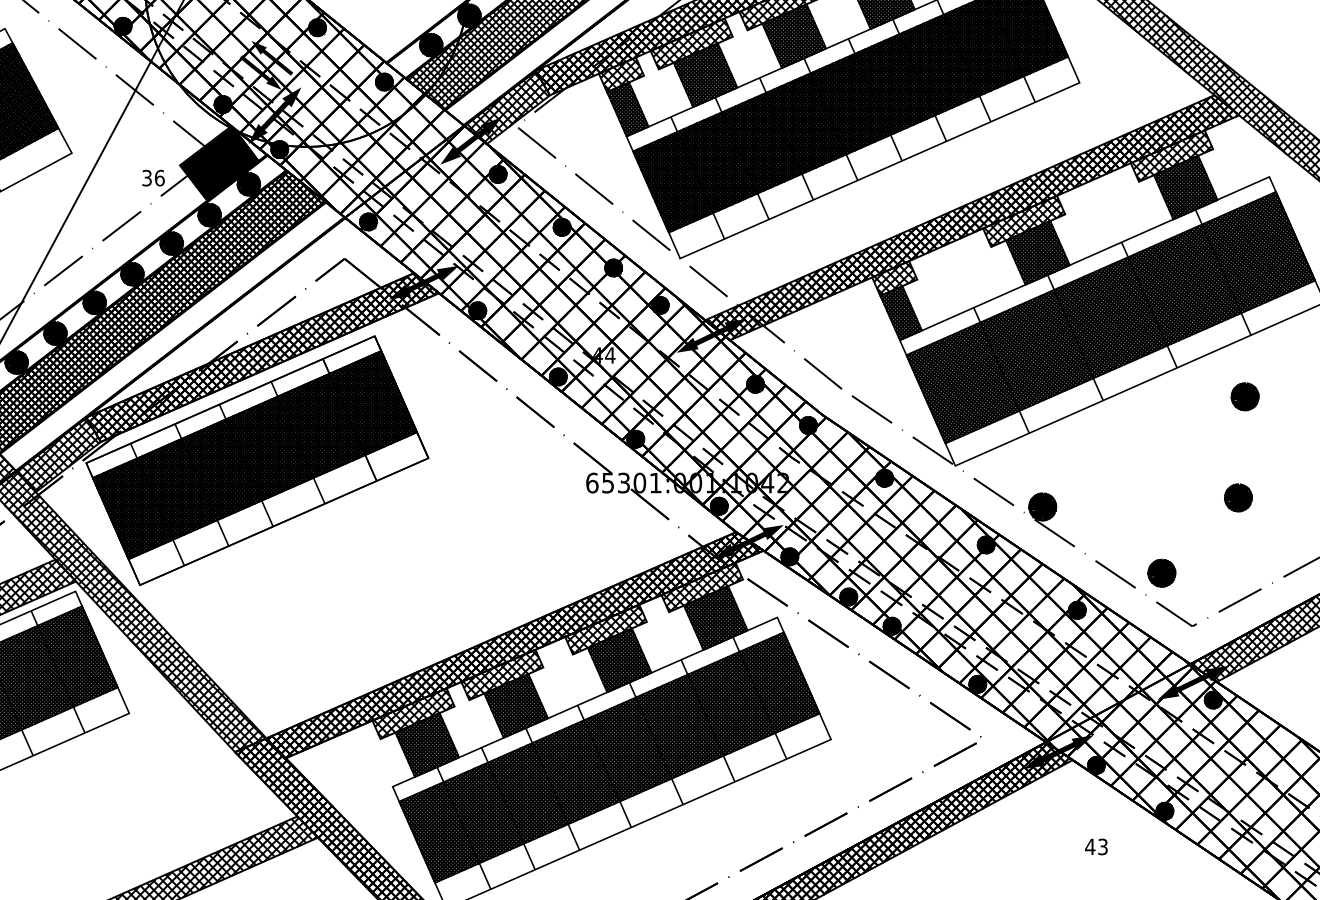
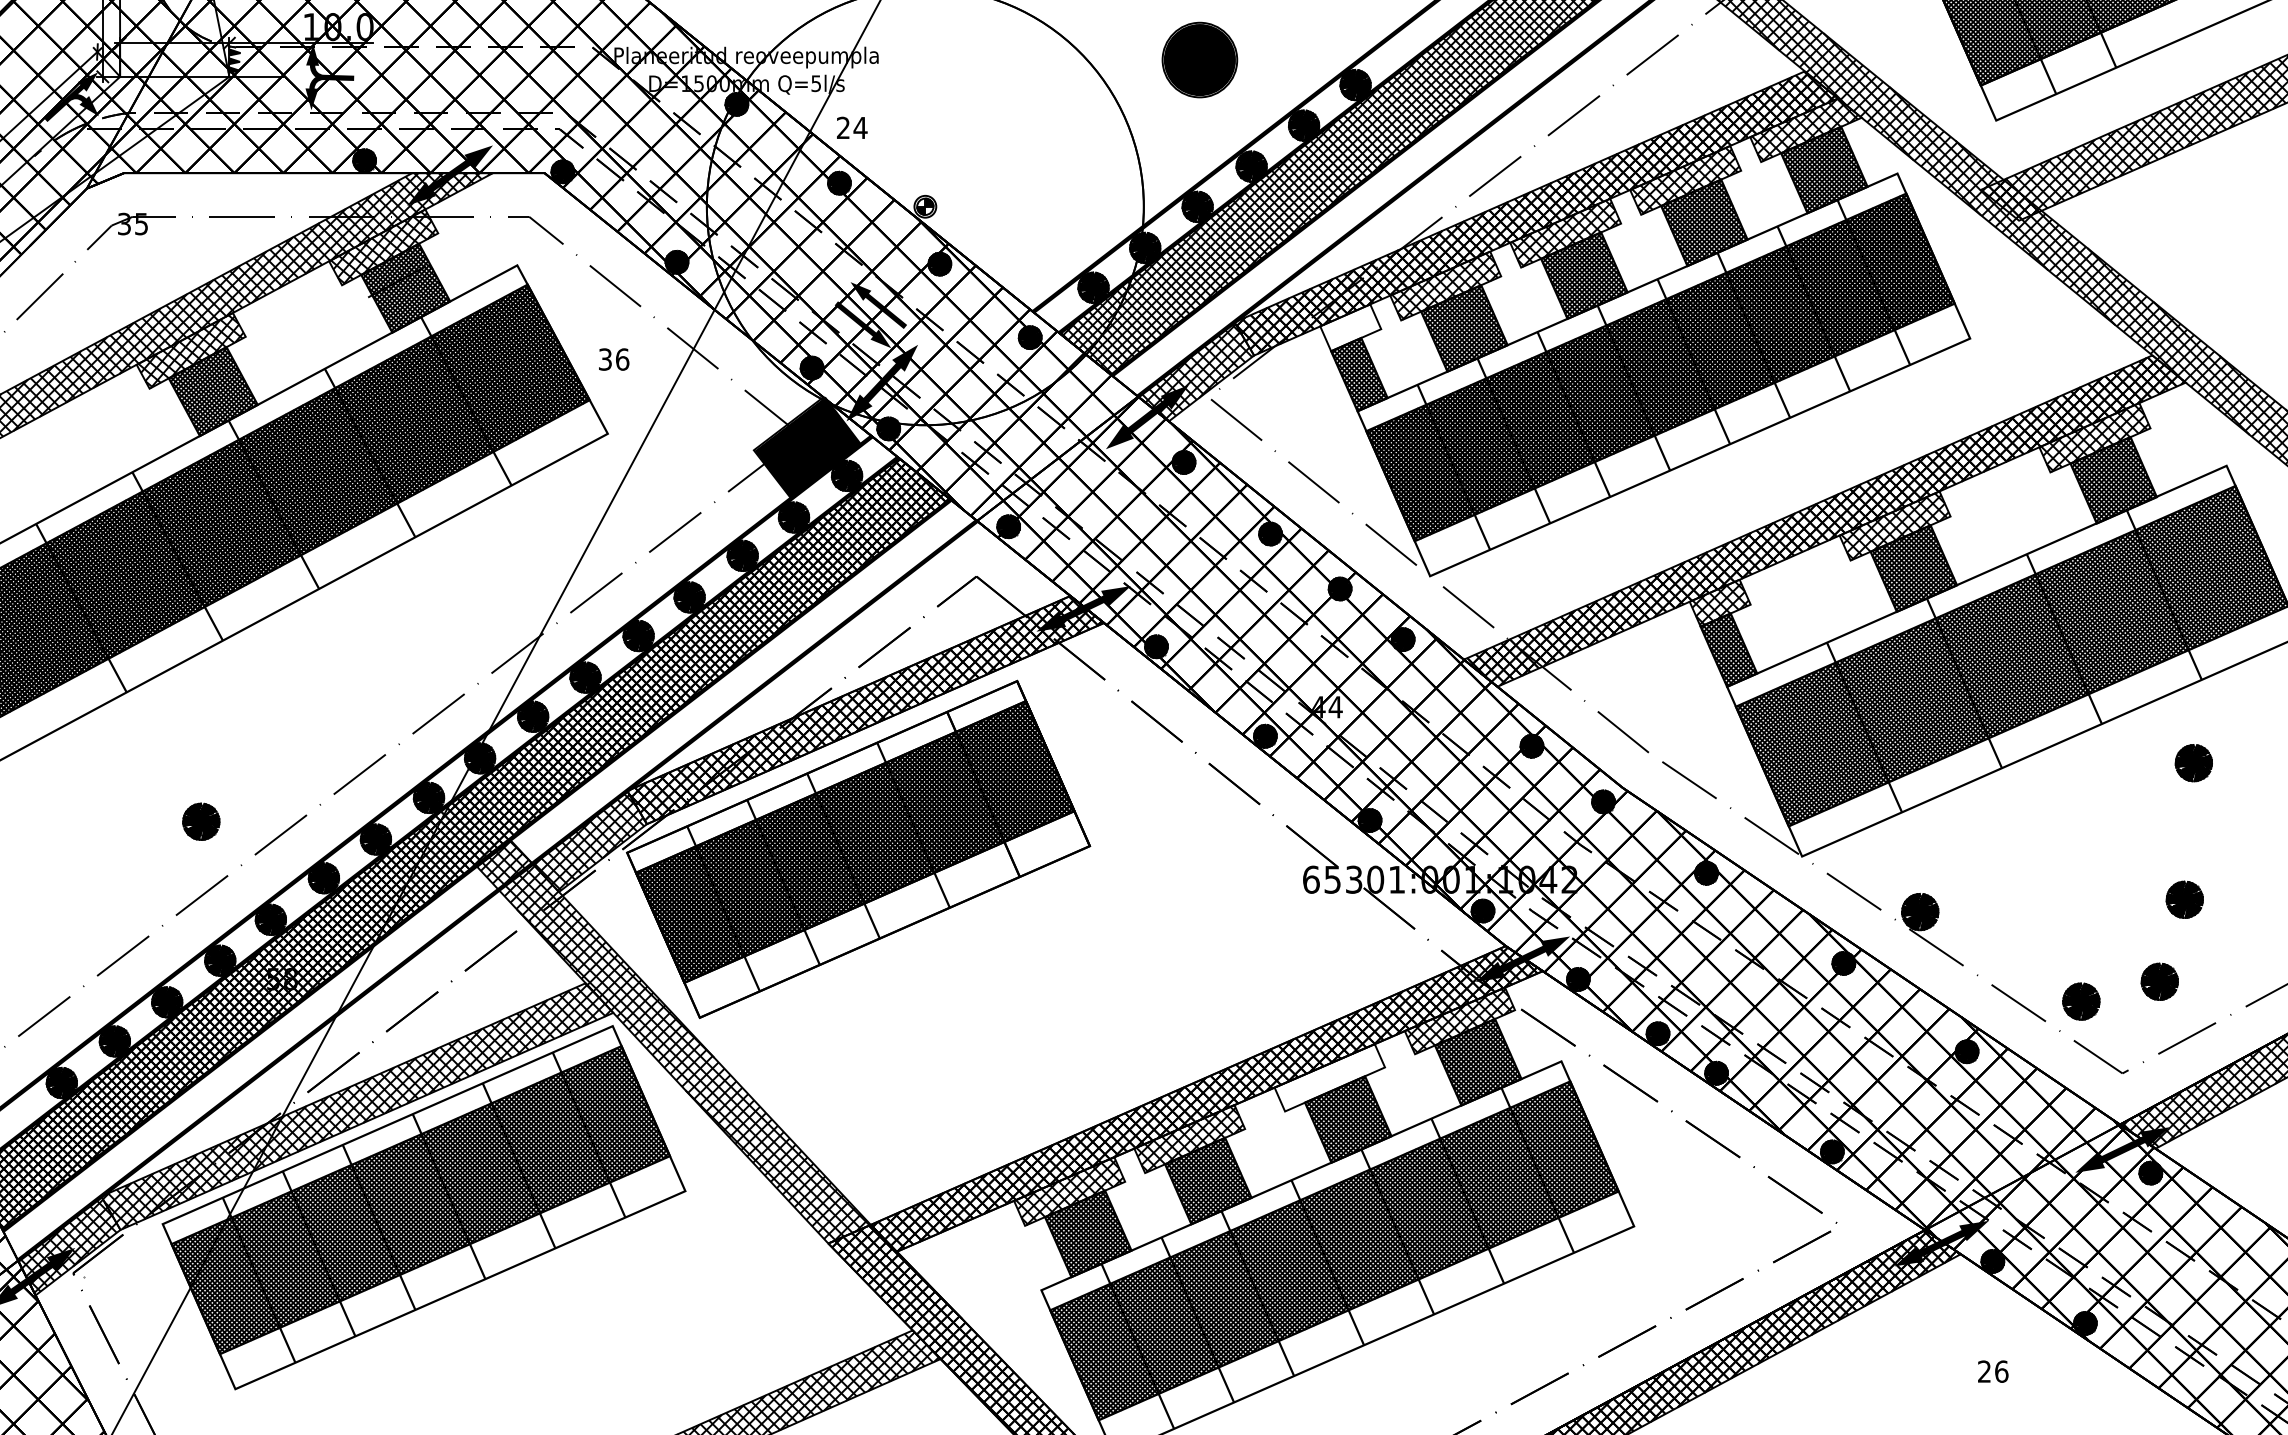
hatch: (621, 74) -> (1350, 327), removed
text: (153, 178) -> (614, 359), moved
fill: (711, 335) -> (1472, 680), removed
part: (1219, 558) -> (2159, 981), added
hatch: (605, 629) -> (1329, 1077), removed
text: (1096, 846) -> (1992, 1371), 43 -> 26

